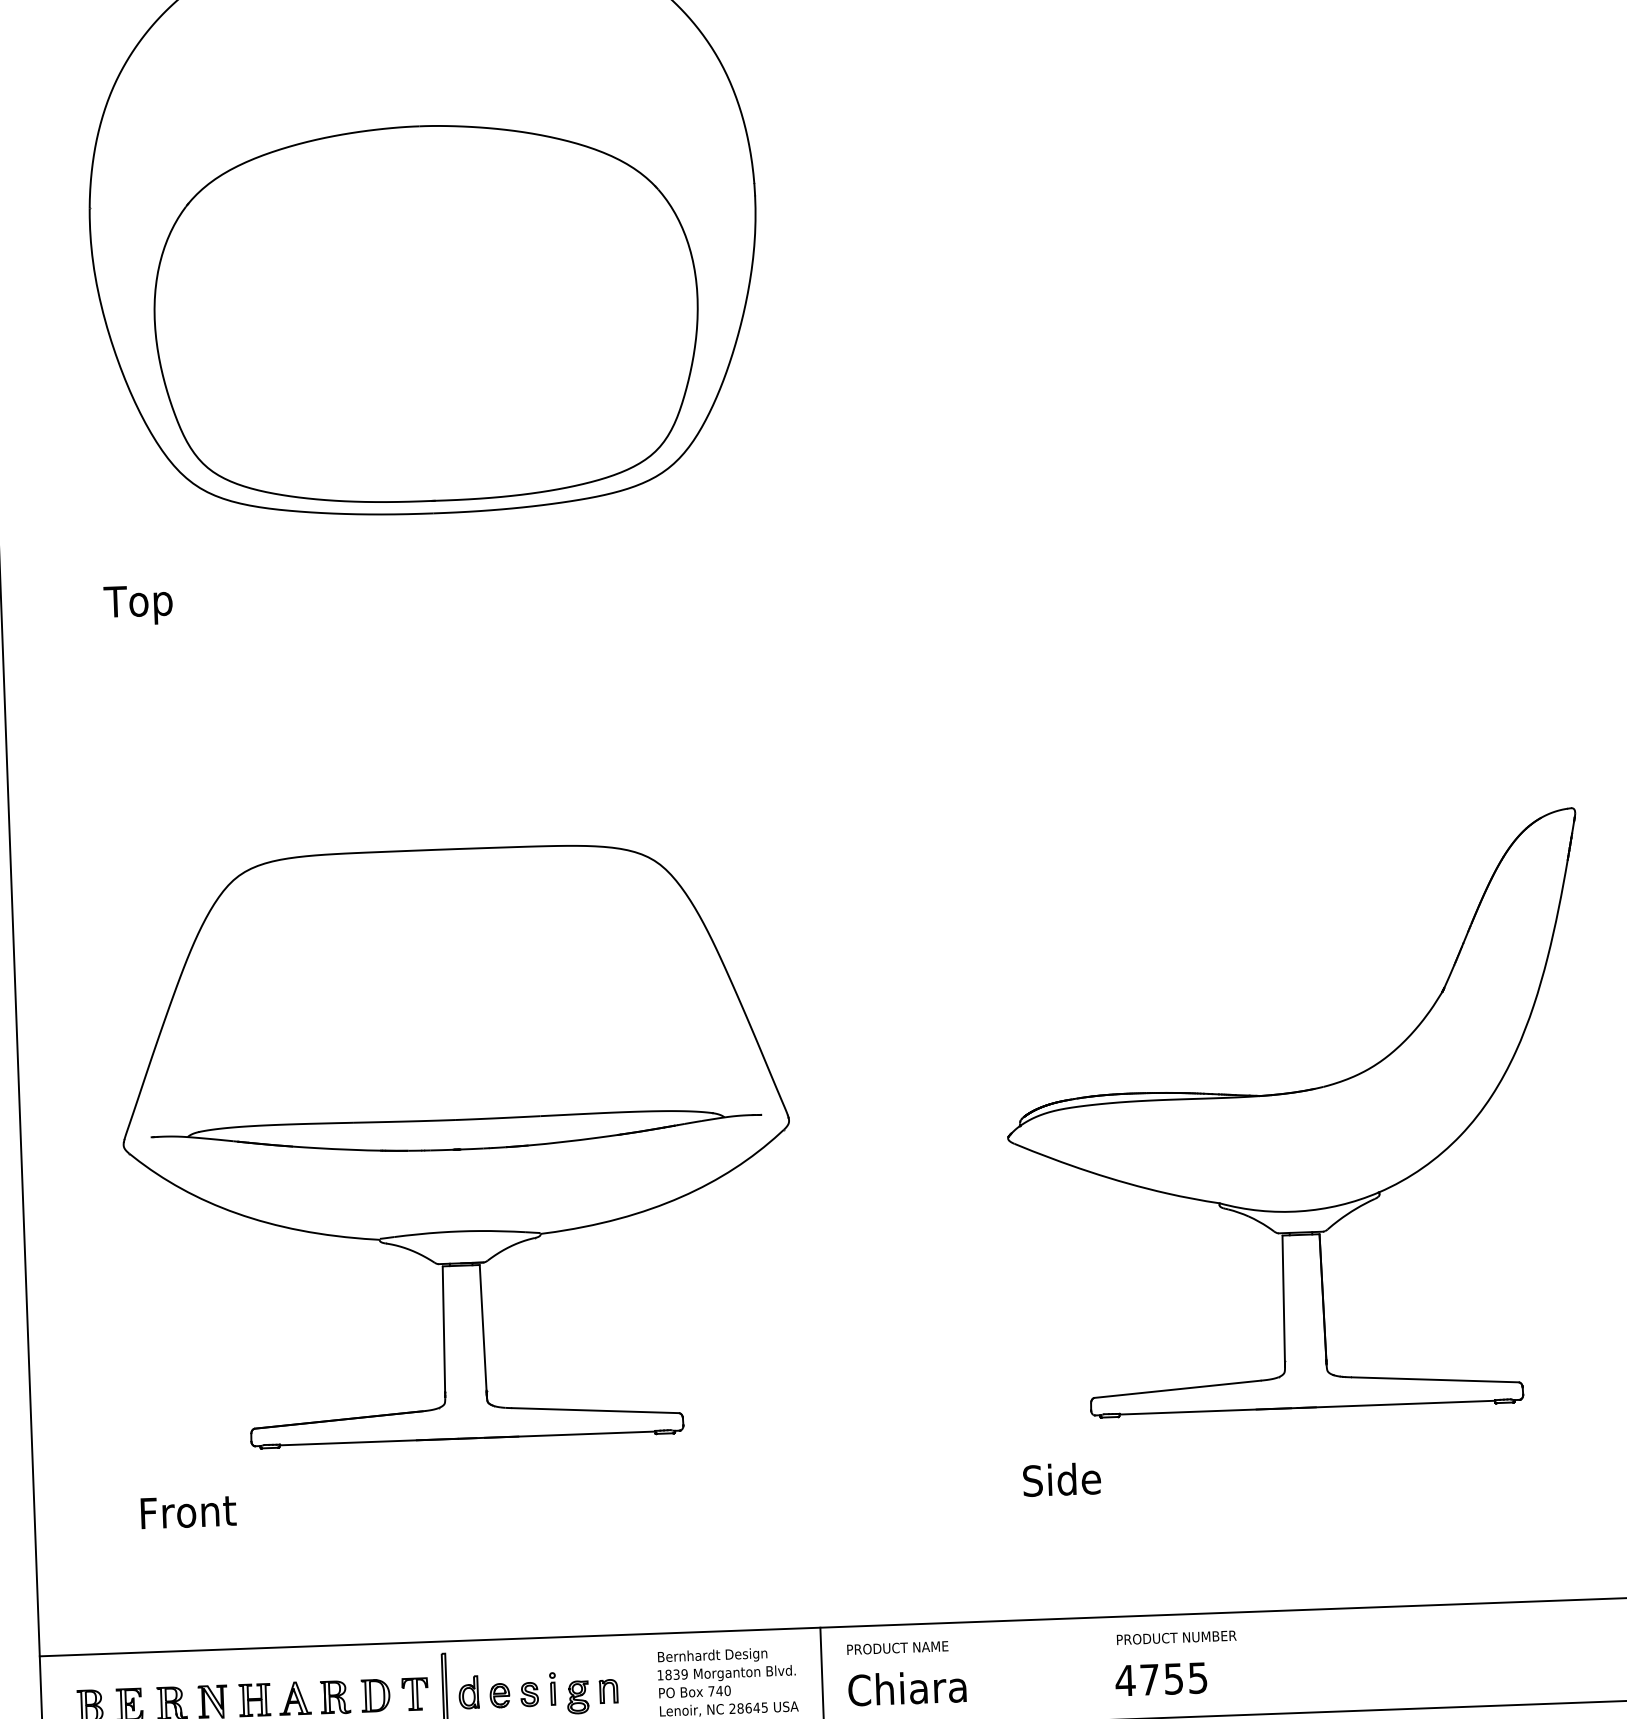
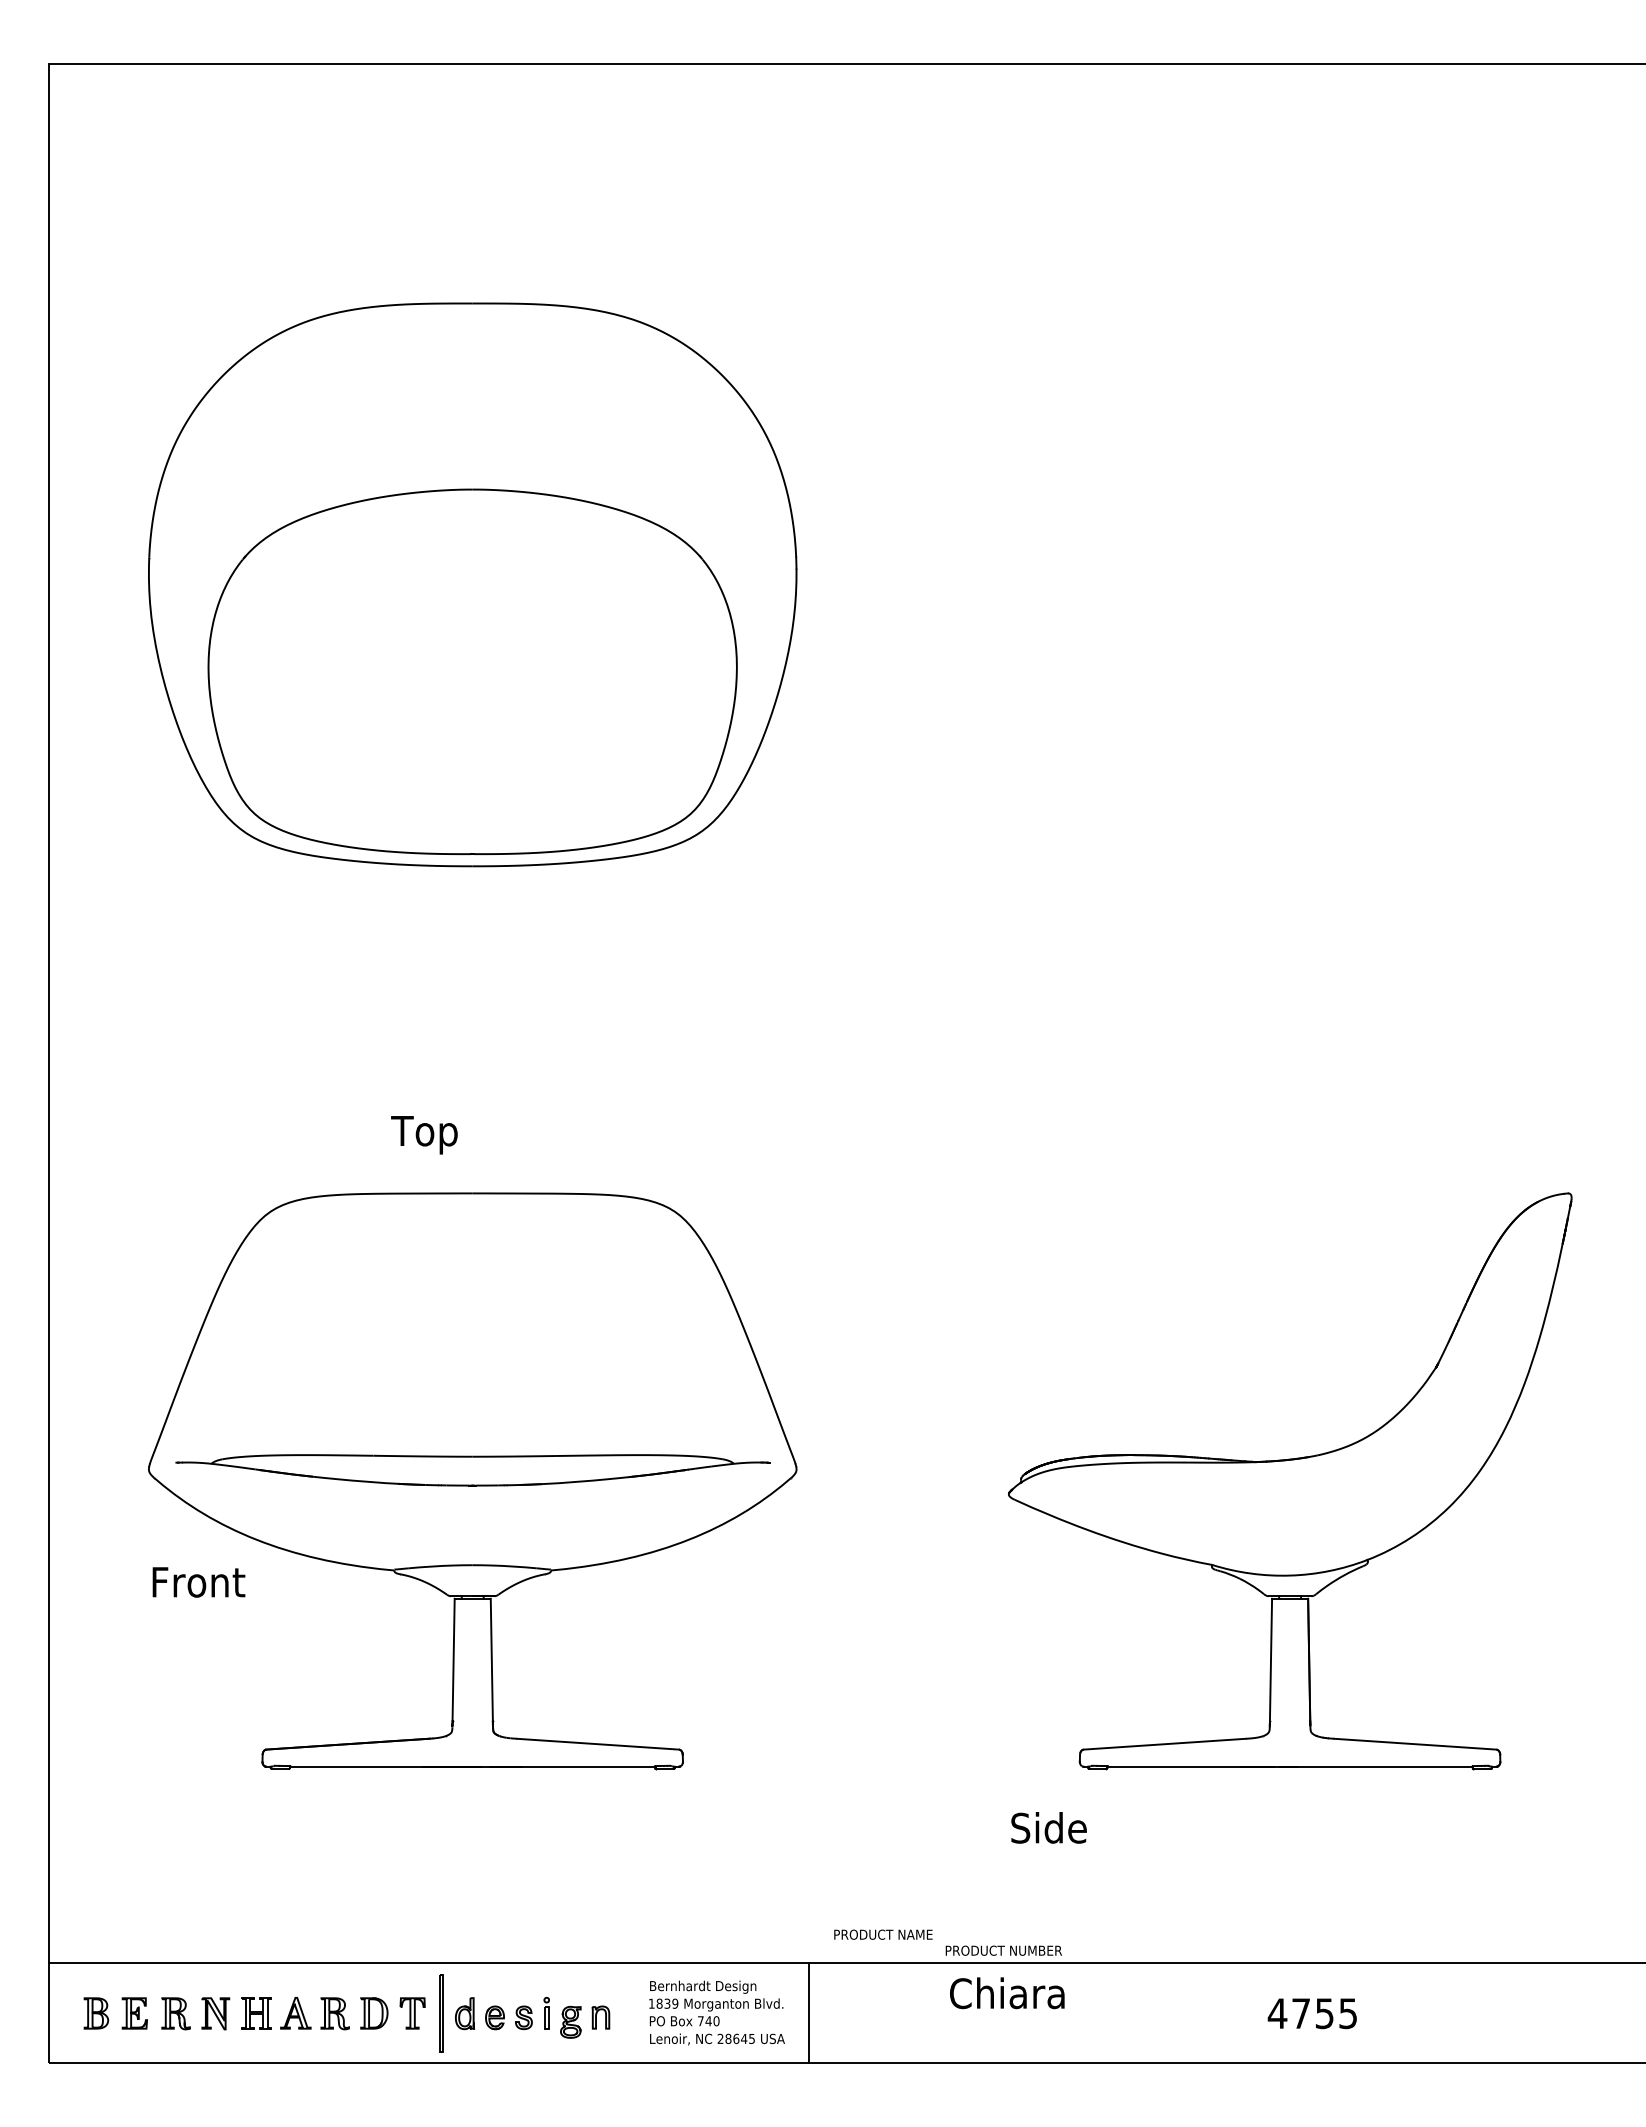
text: (138, 605) -> (424, 1135), moved
text: (188, 1512) -> (198, 1582), moved
text: (1176, 1637) -> (1003, 1950), moved
text: (897, 1647) -> (883, 1934), moved
text: (1160, 1679) -> (1311, 2013), moved
text: (907, 1688) -> (1007, 1993), moved

